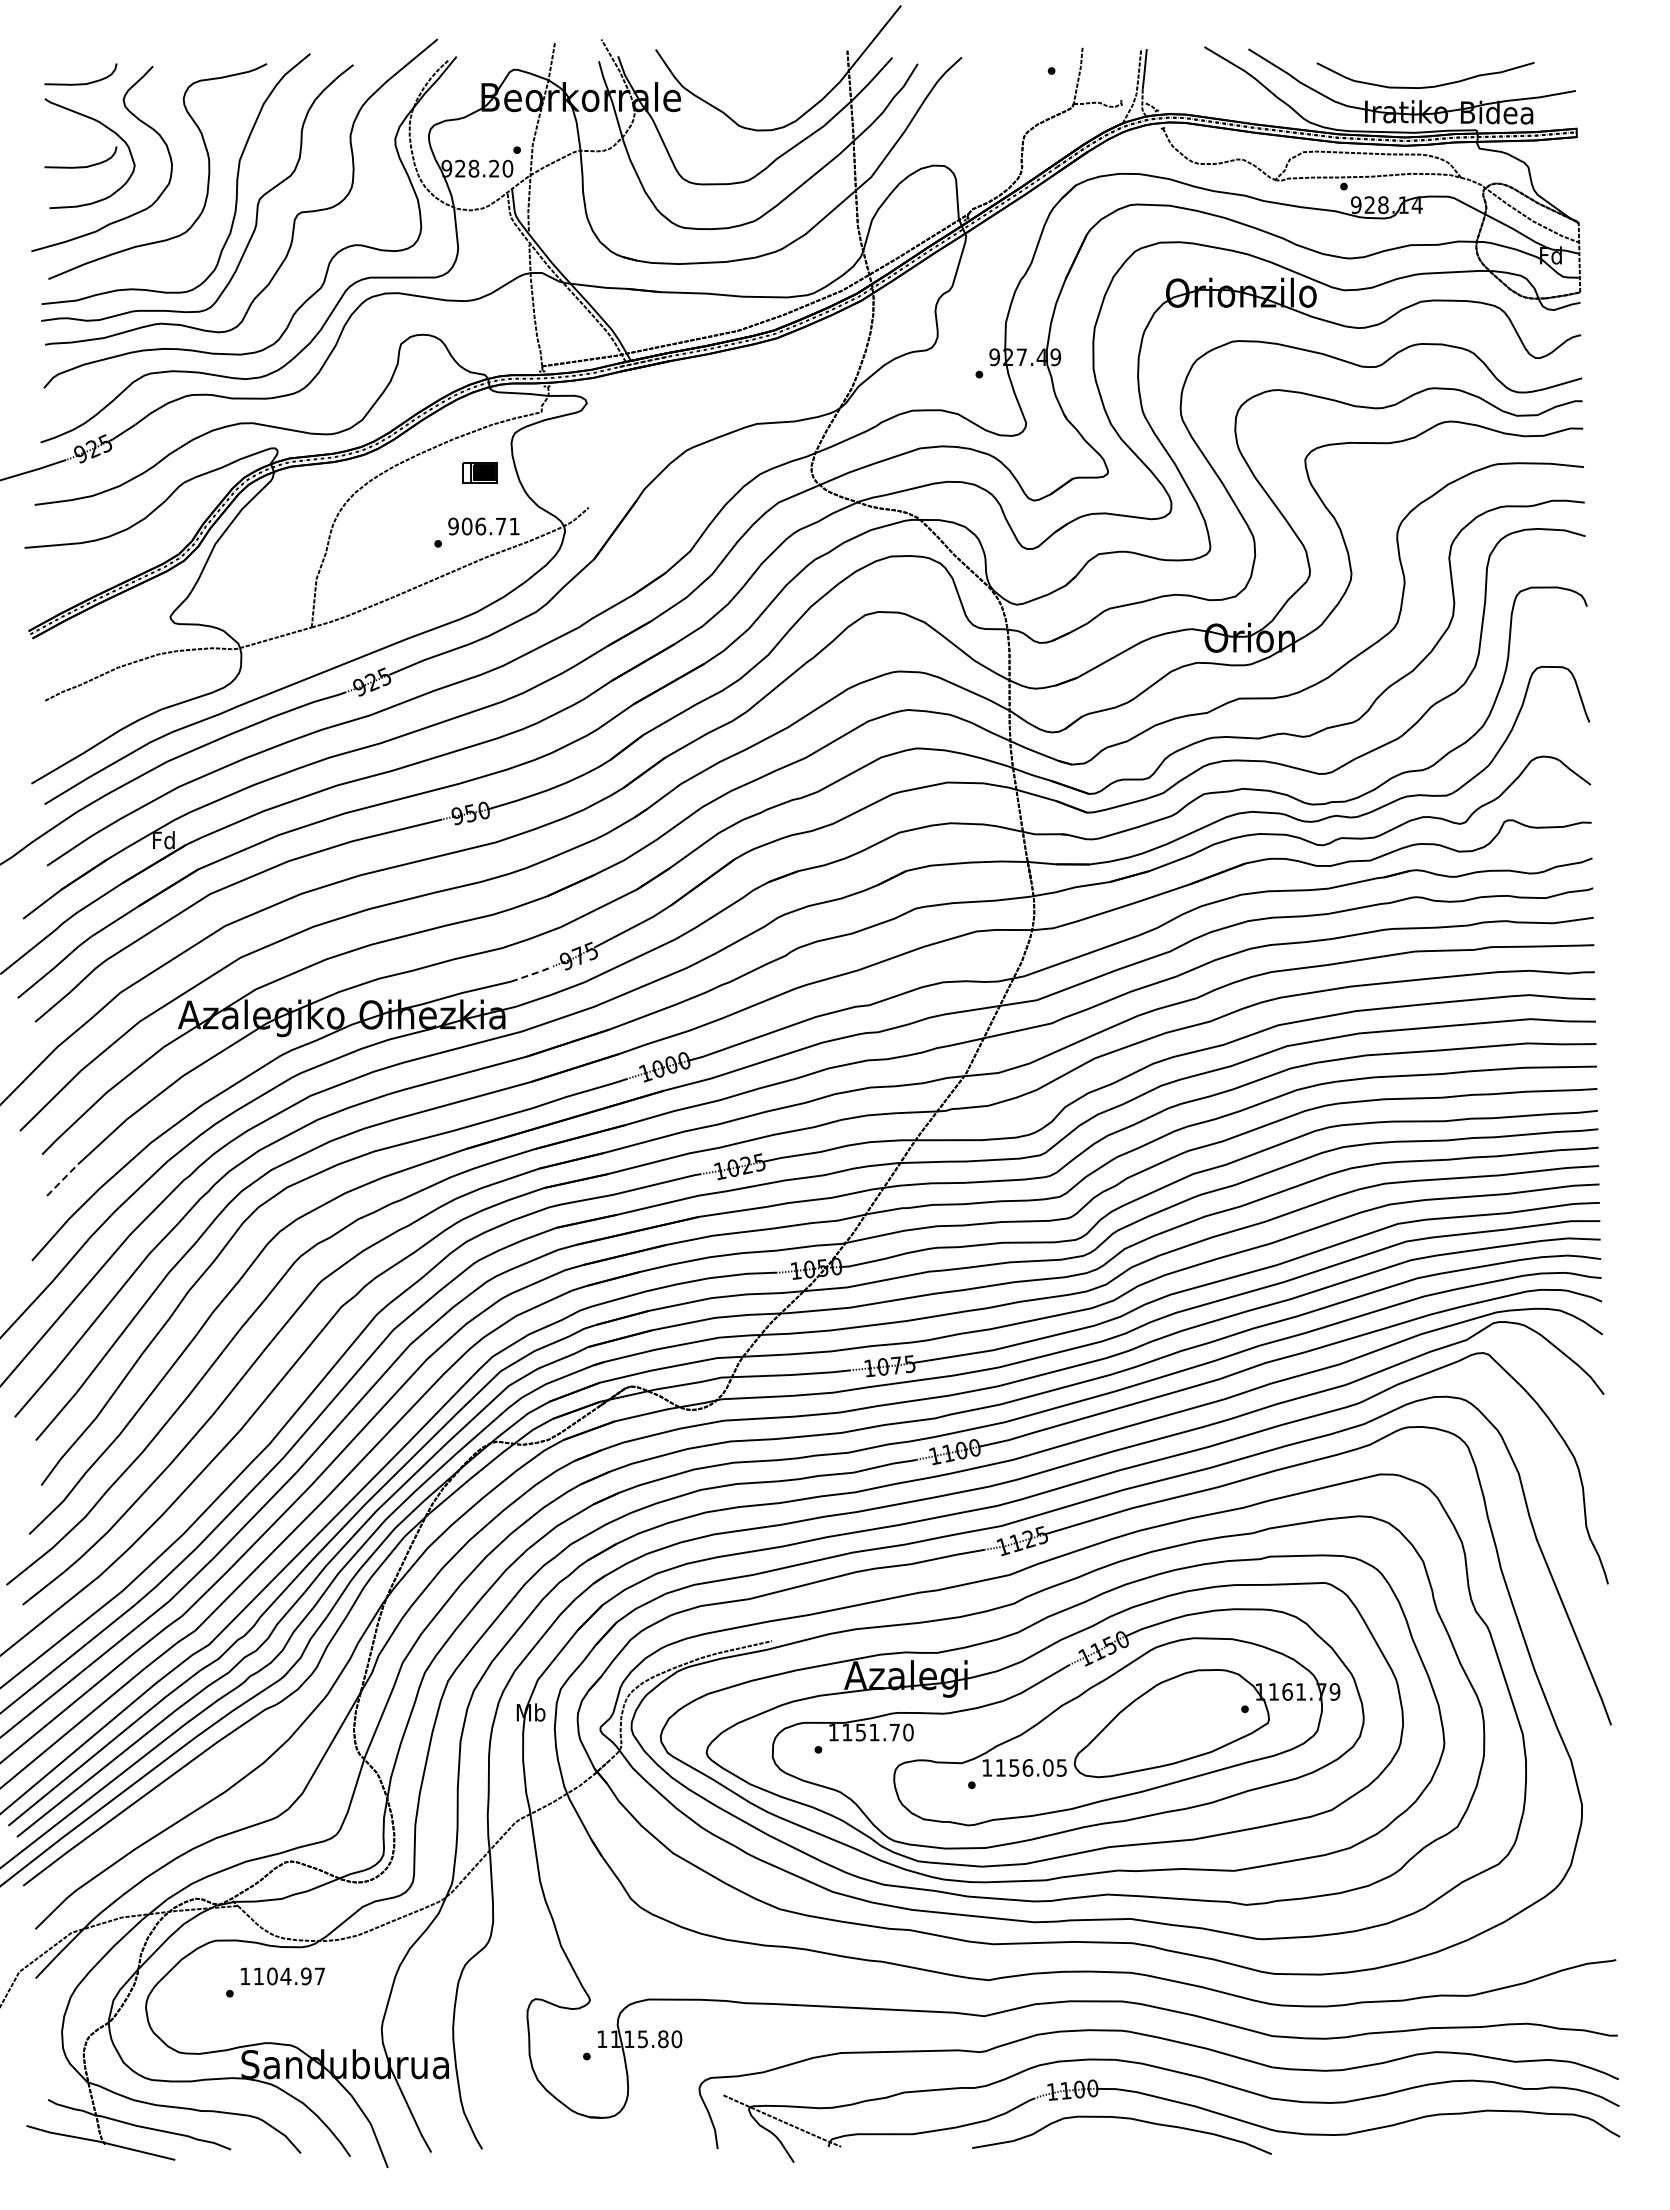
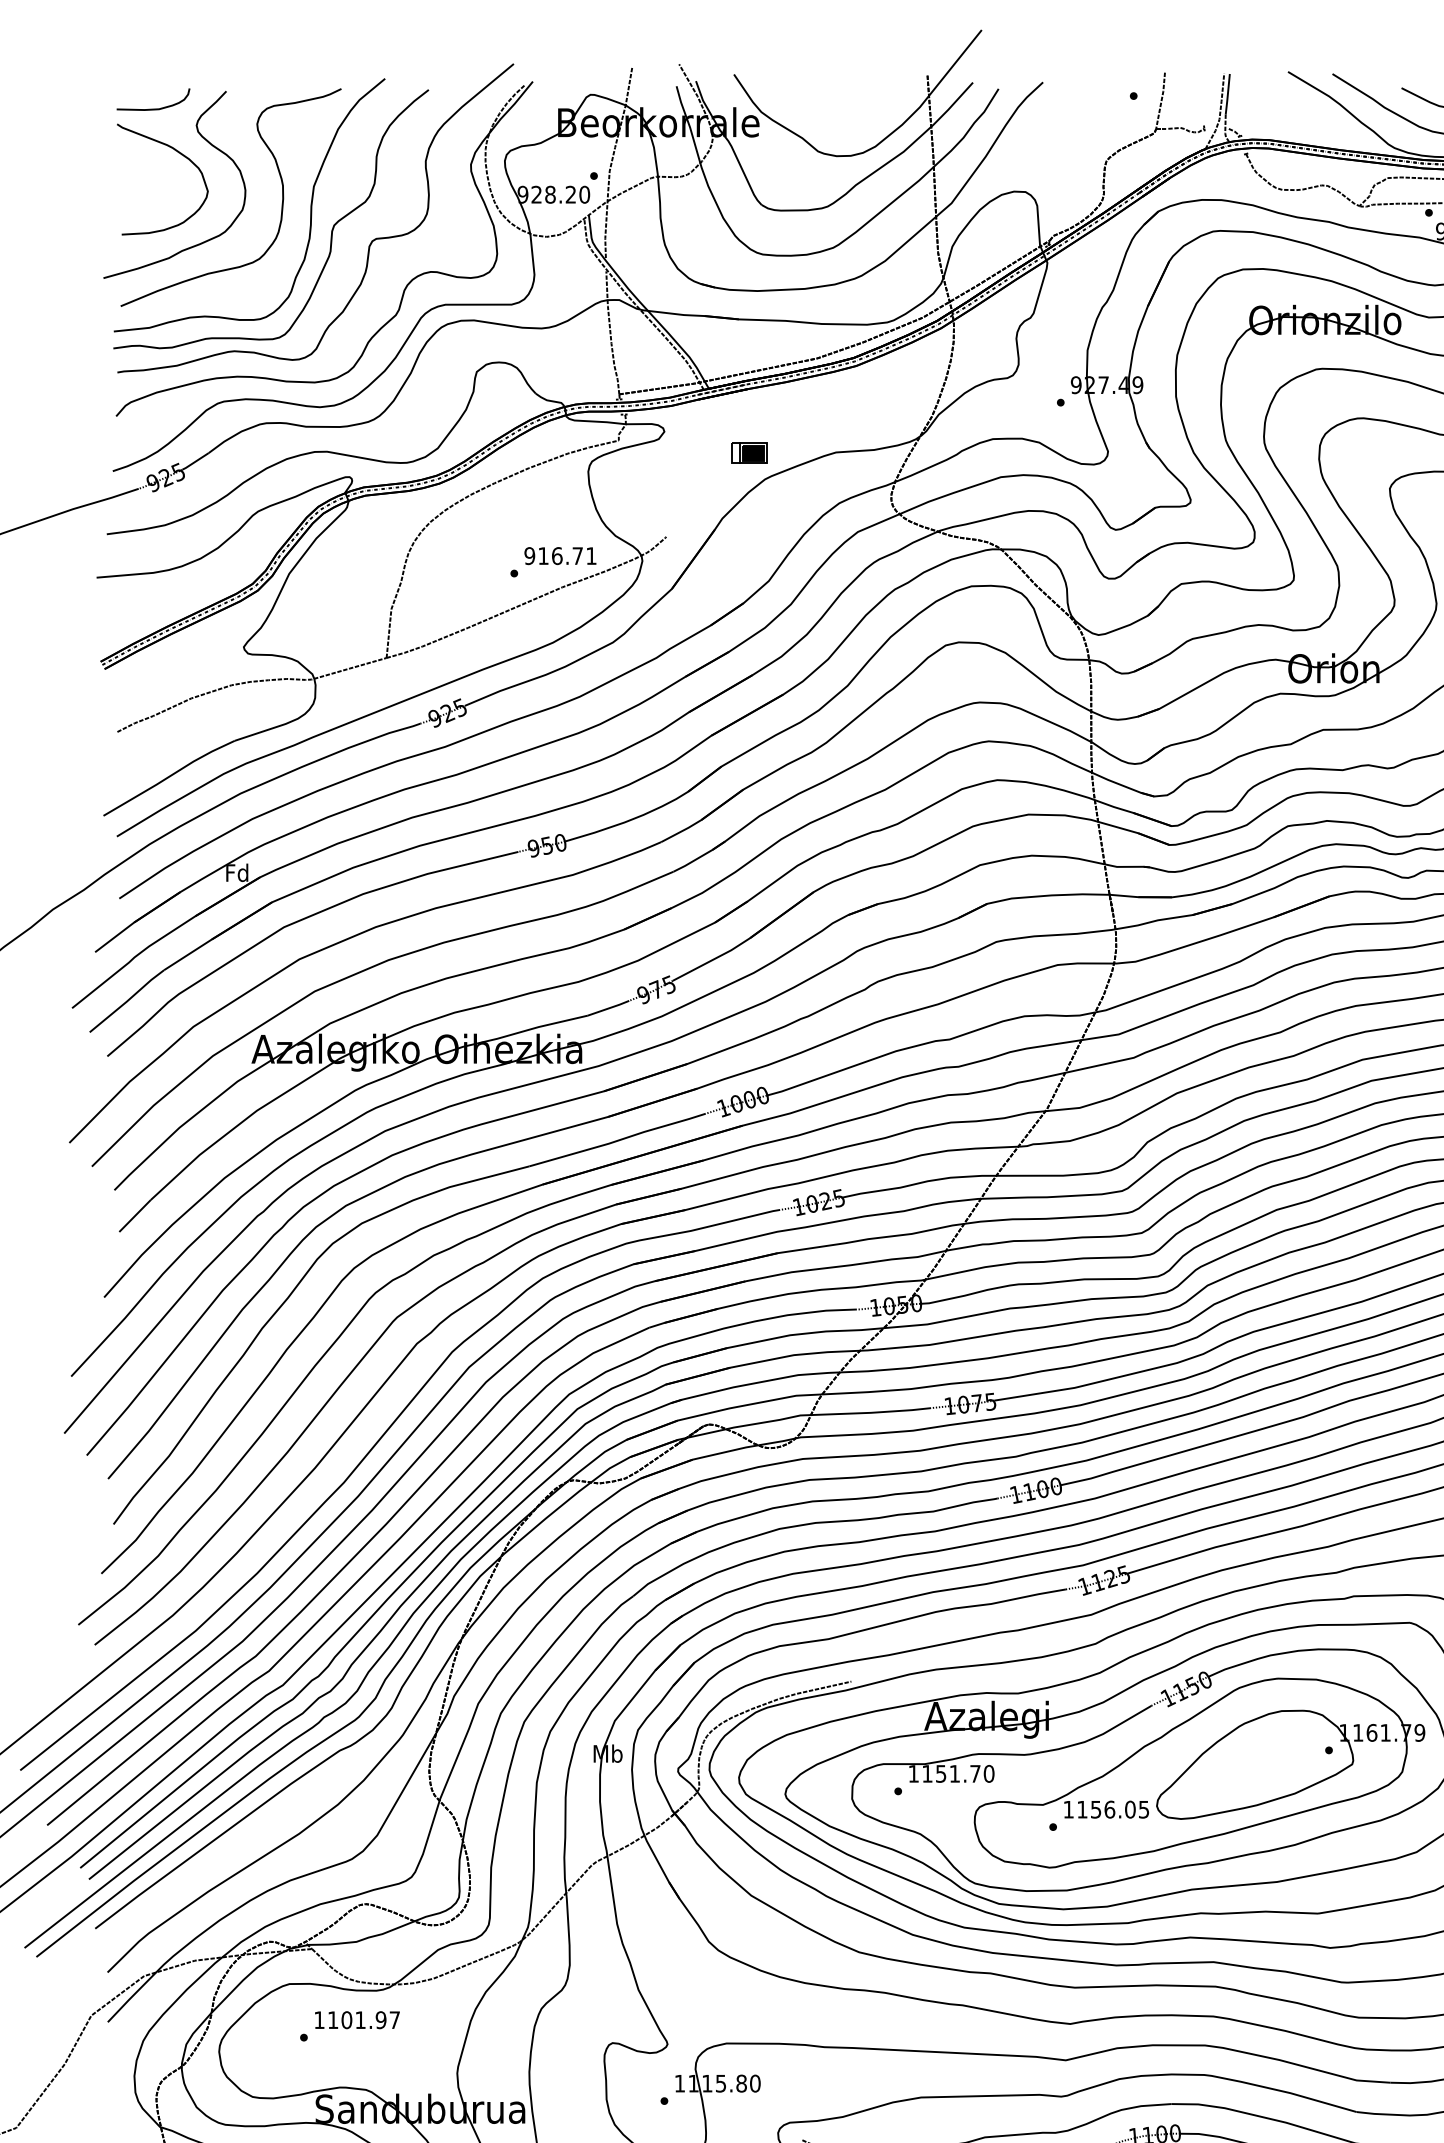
curve: (80, 166) -> (153, 192), removed
part: (479, 472) -> (748, 453), moved
text: (466, 526) -> (542, 556), 906.71 -> 916.71
line: (532, 974) -> (609, 1008), dashed -> solid
line: (62, 1179) -> (134, 1215), dashed -> solid
text: (285, 1976) -> (360, 2020), 1104.97 -> 1101.97

